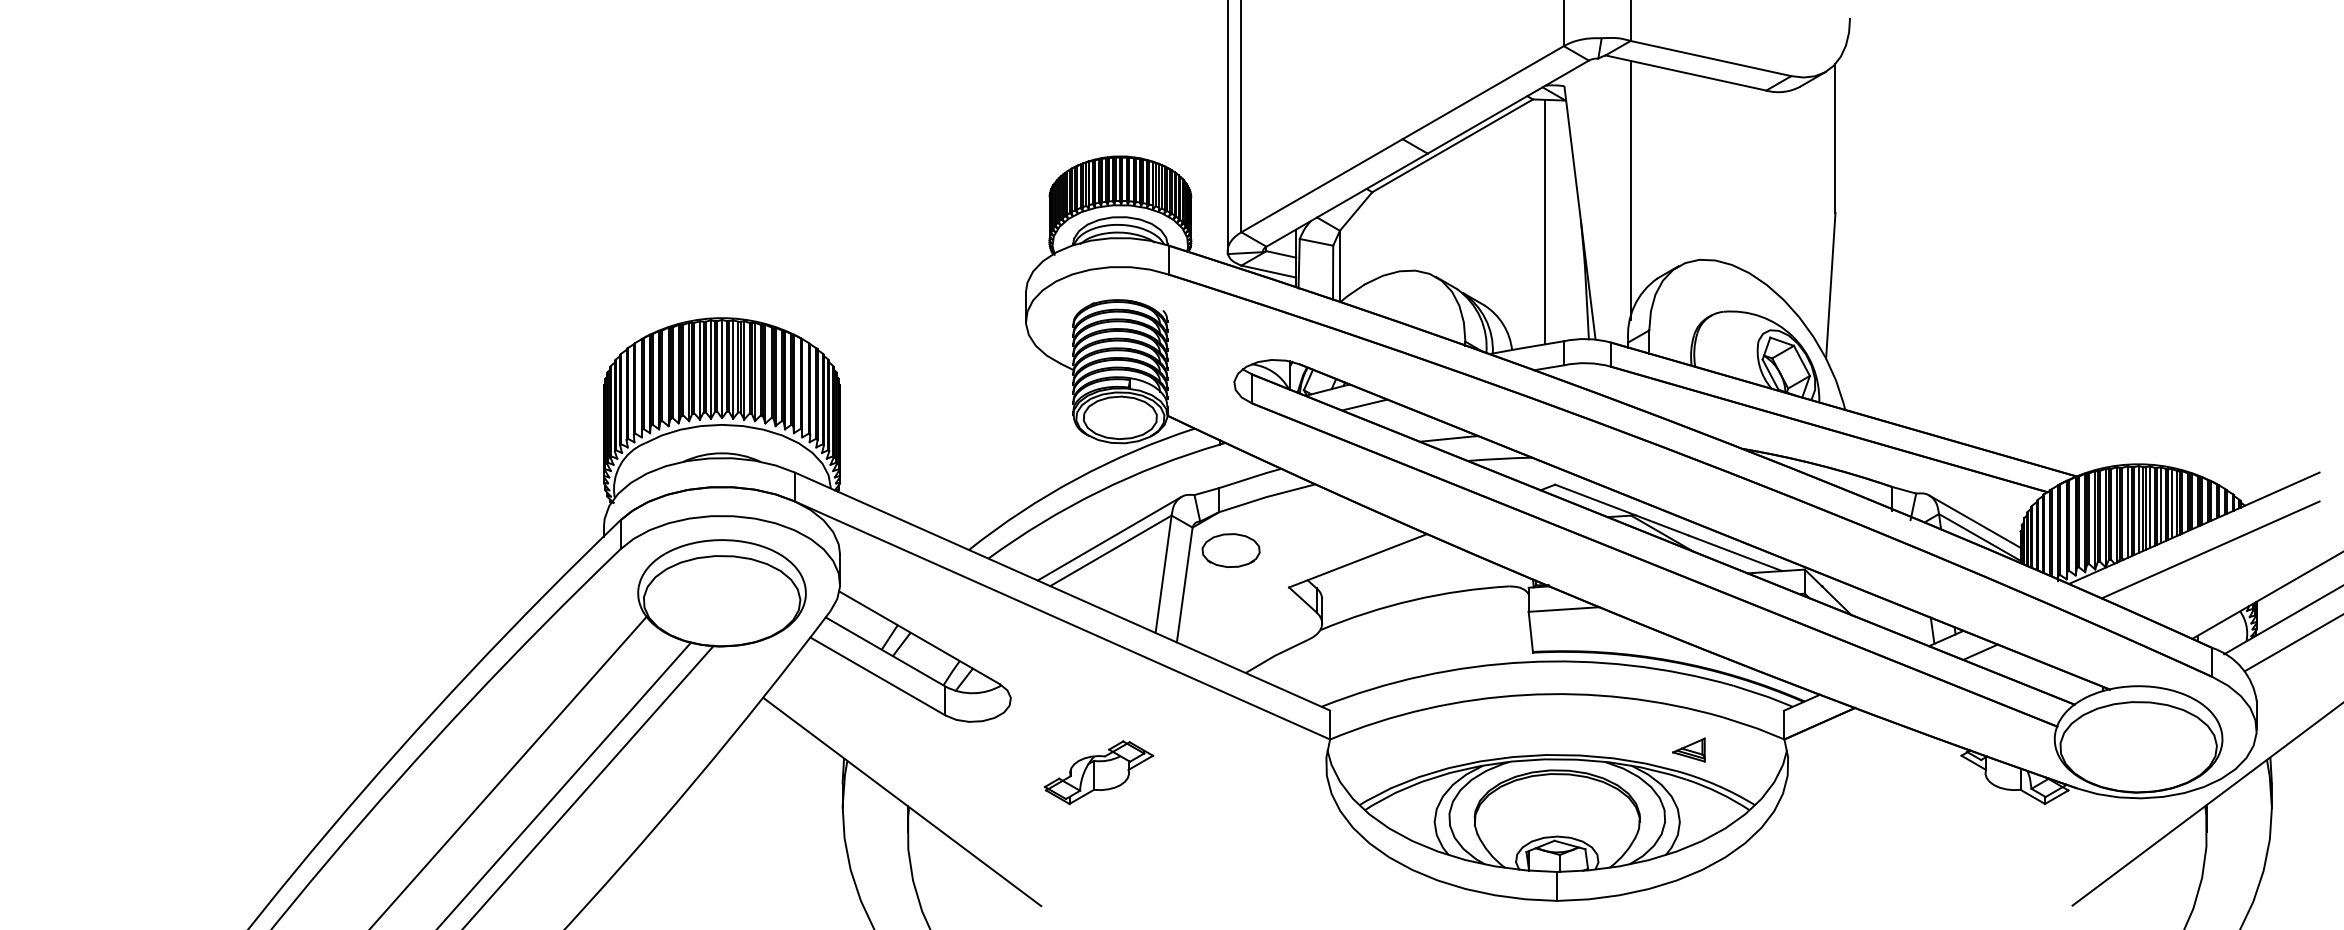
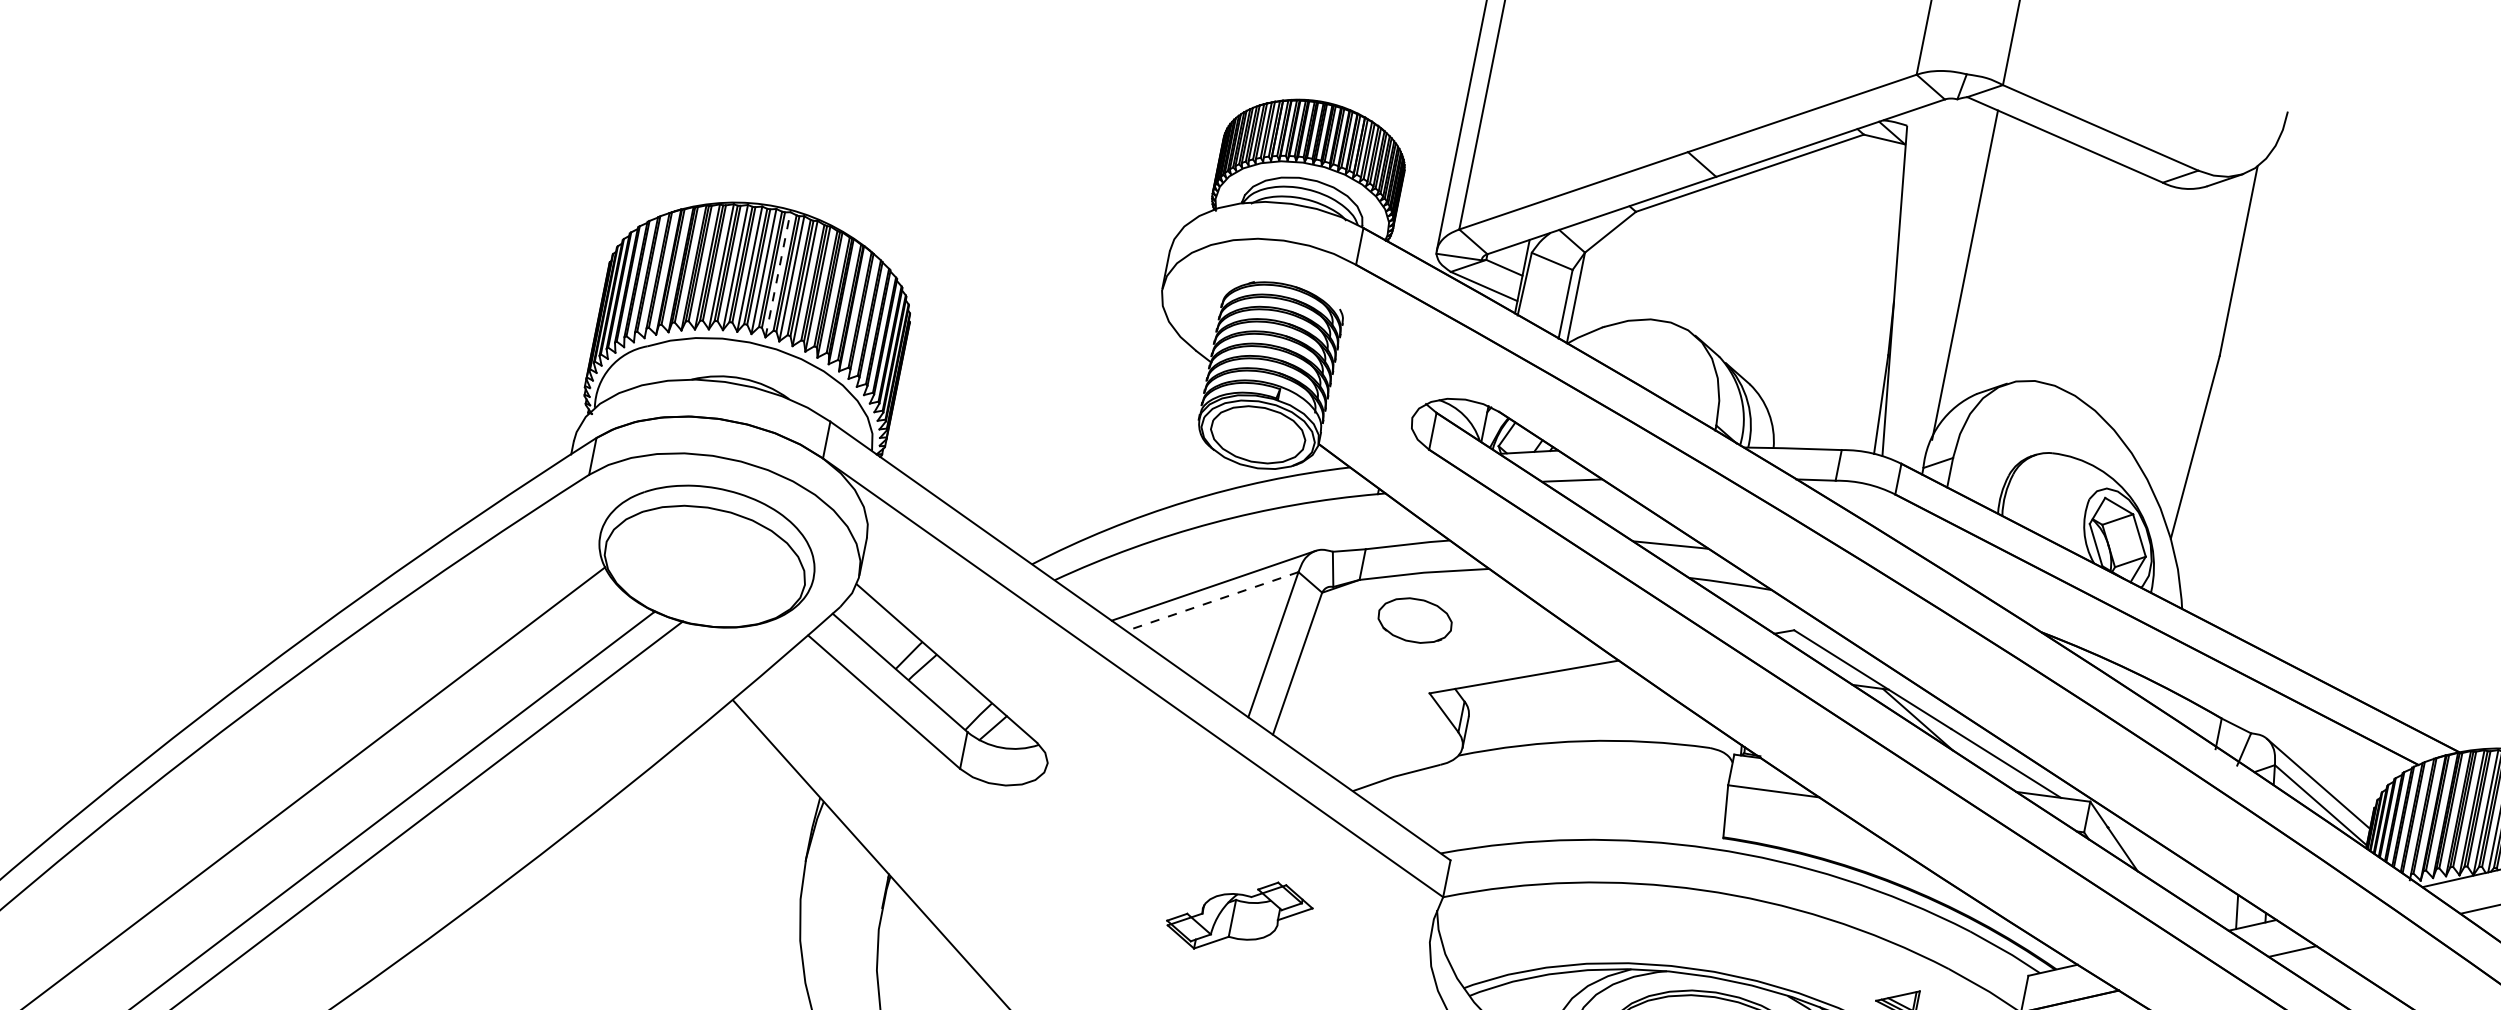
line: (1544, 221) -> (1847, 292), removed
line: (733, 368) -> (778, 273), solid -> dashed
part: (1230, 550) -> (1414, 620), moved
line: (1110, 551) -> (1211, 602), solid -> dashed
part: (1098, 772) -> (1238, 915), moved

